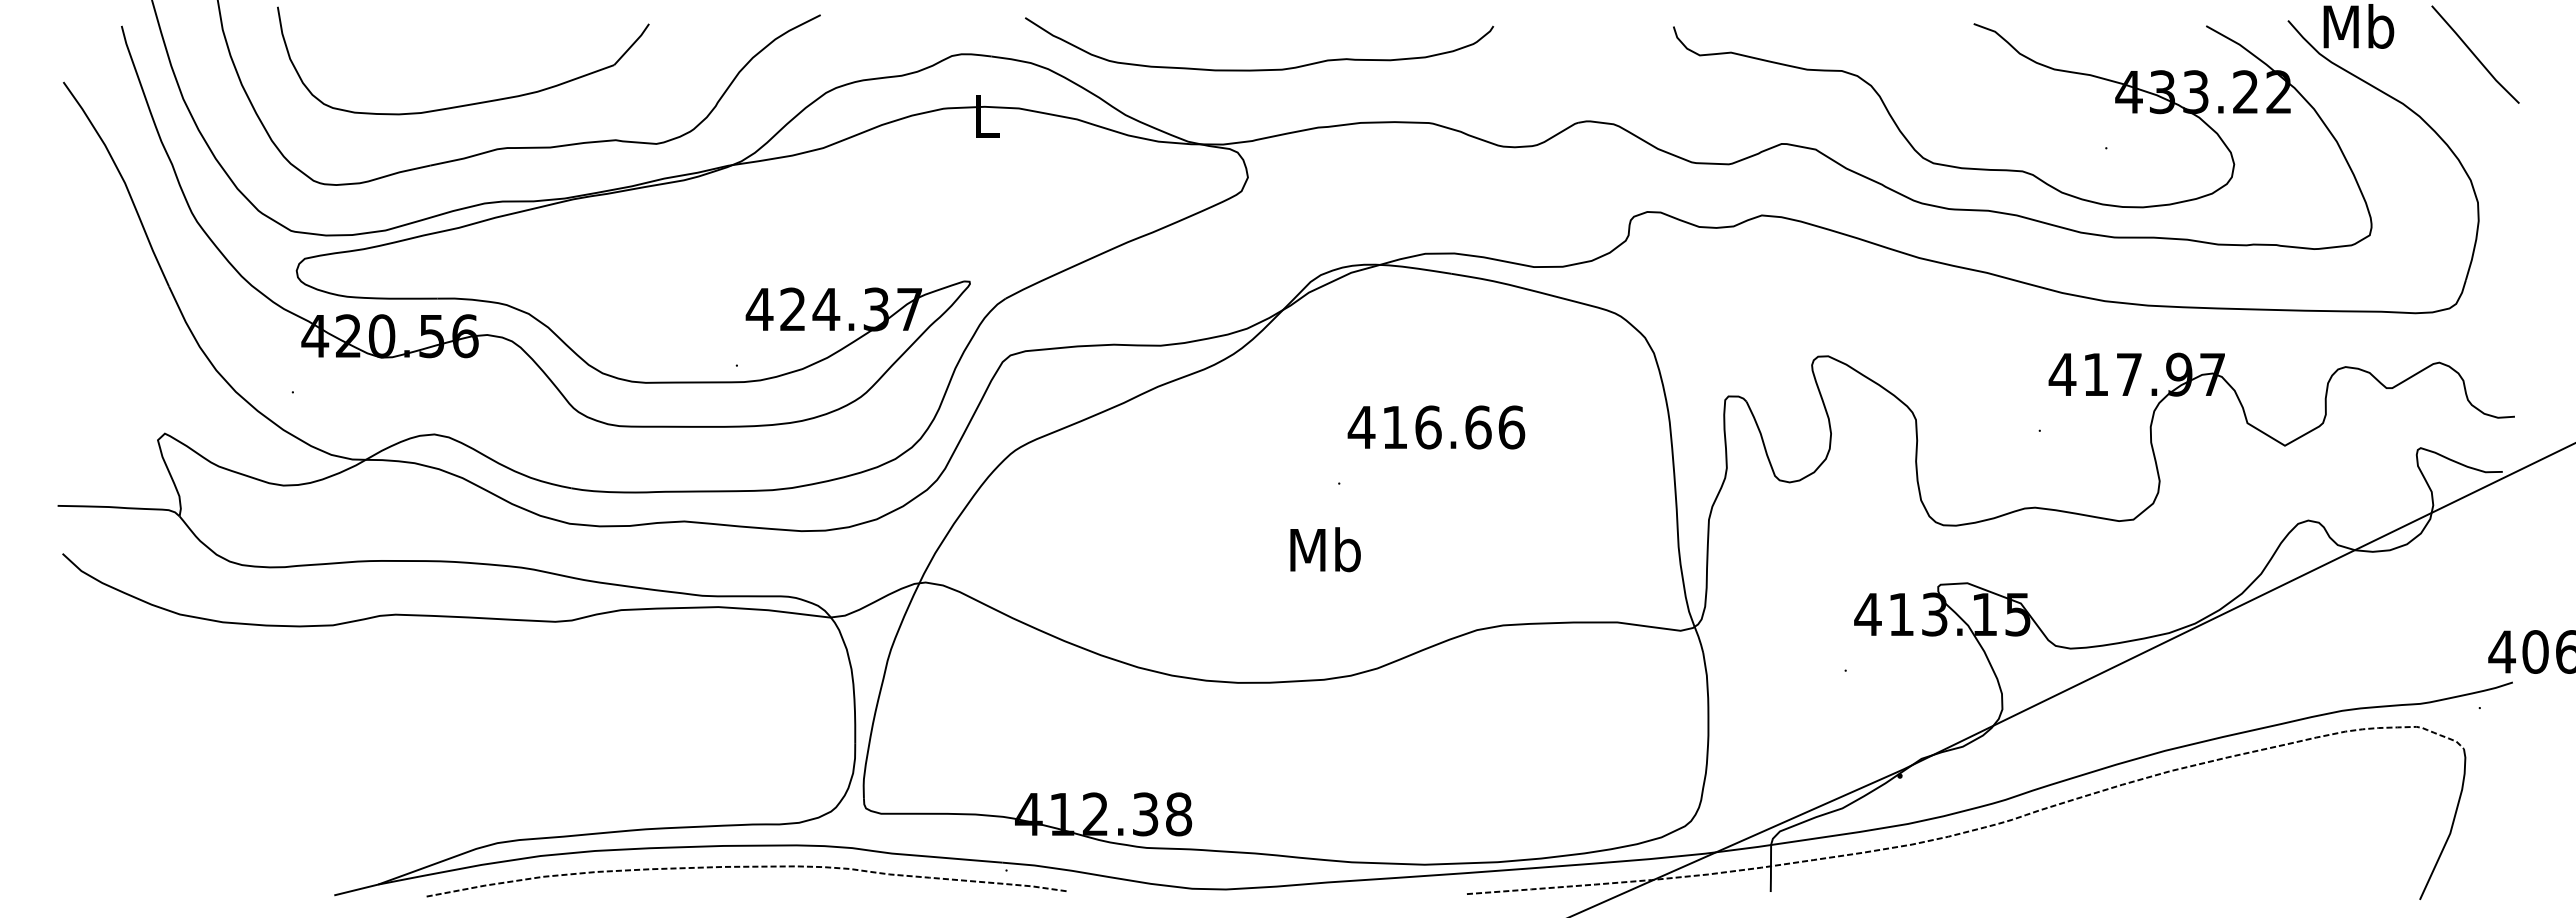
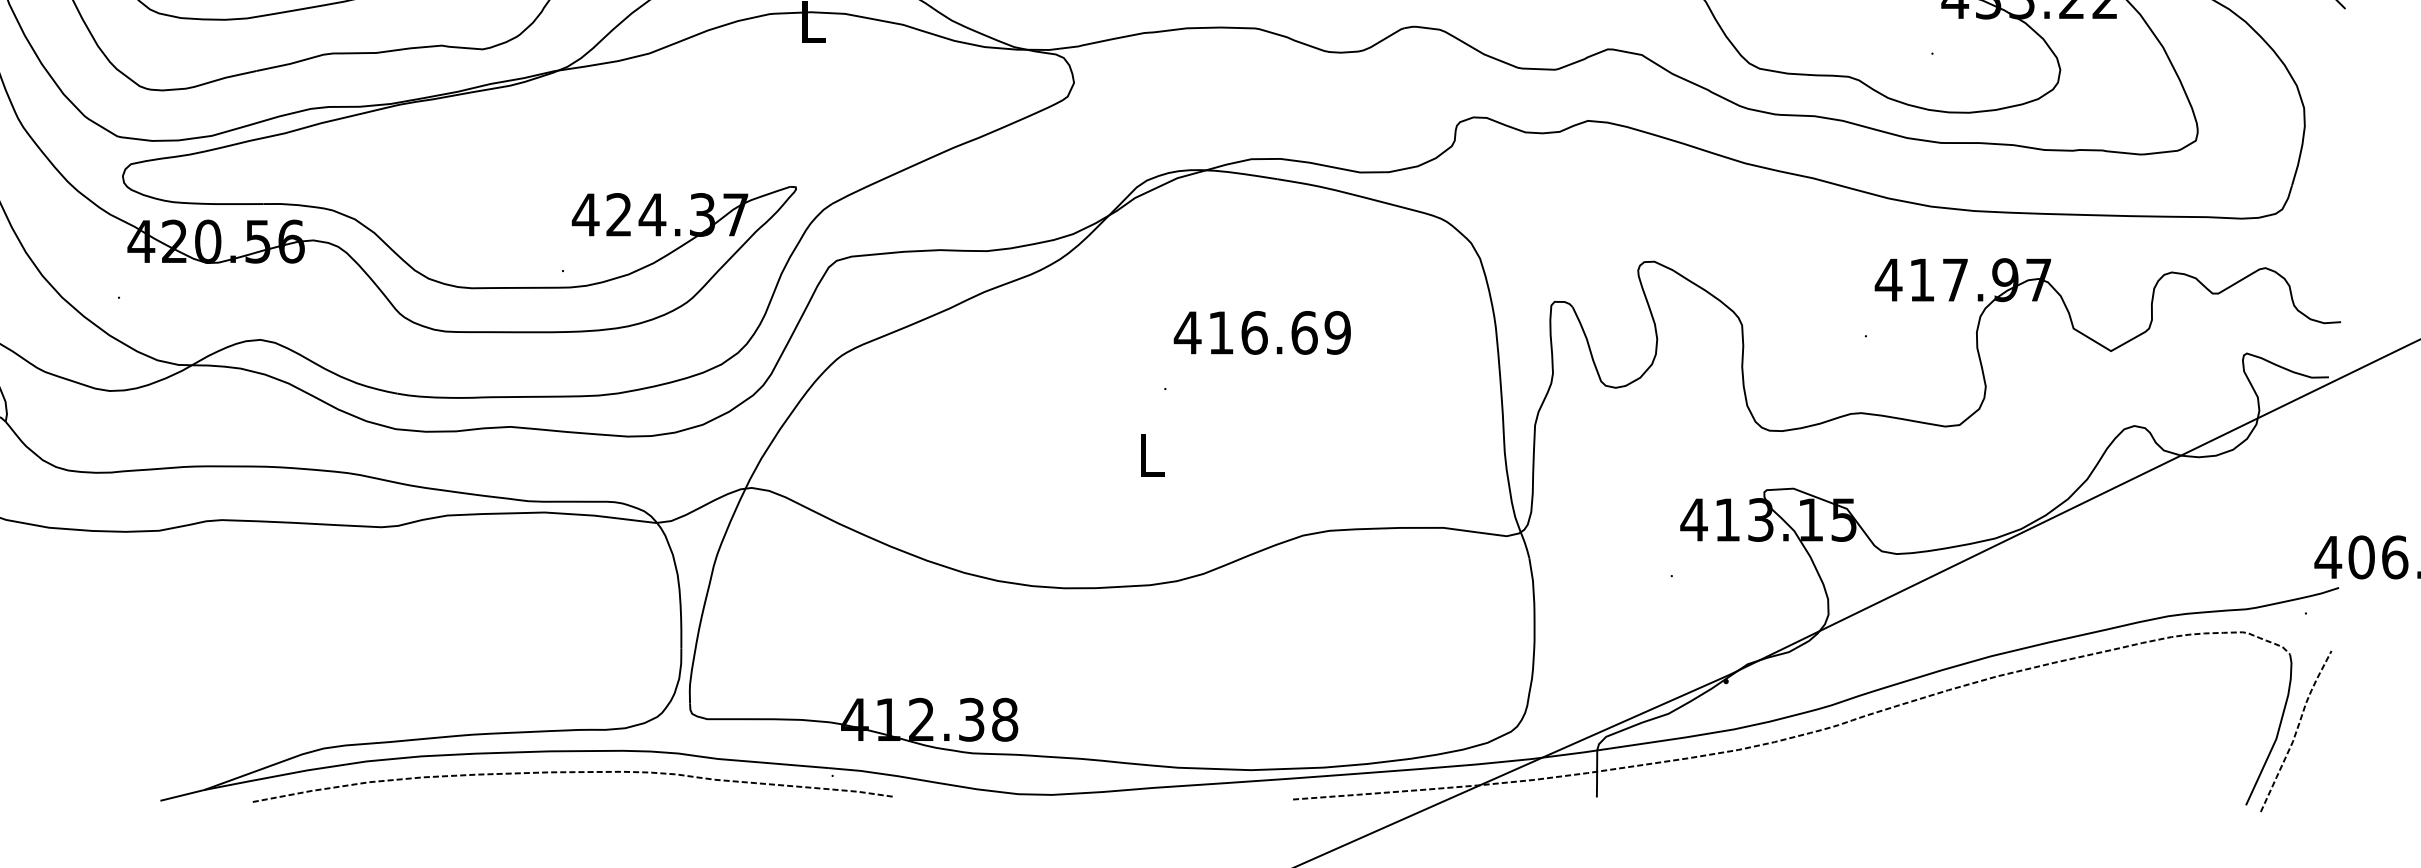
text: (1511, 427) -> (1337, 332), 416.66 -> 416.69
text: (1325, 549) -> (1151, 454), Mb -> L
curve: (2469, 826) -> (2295, 731), added

